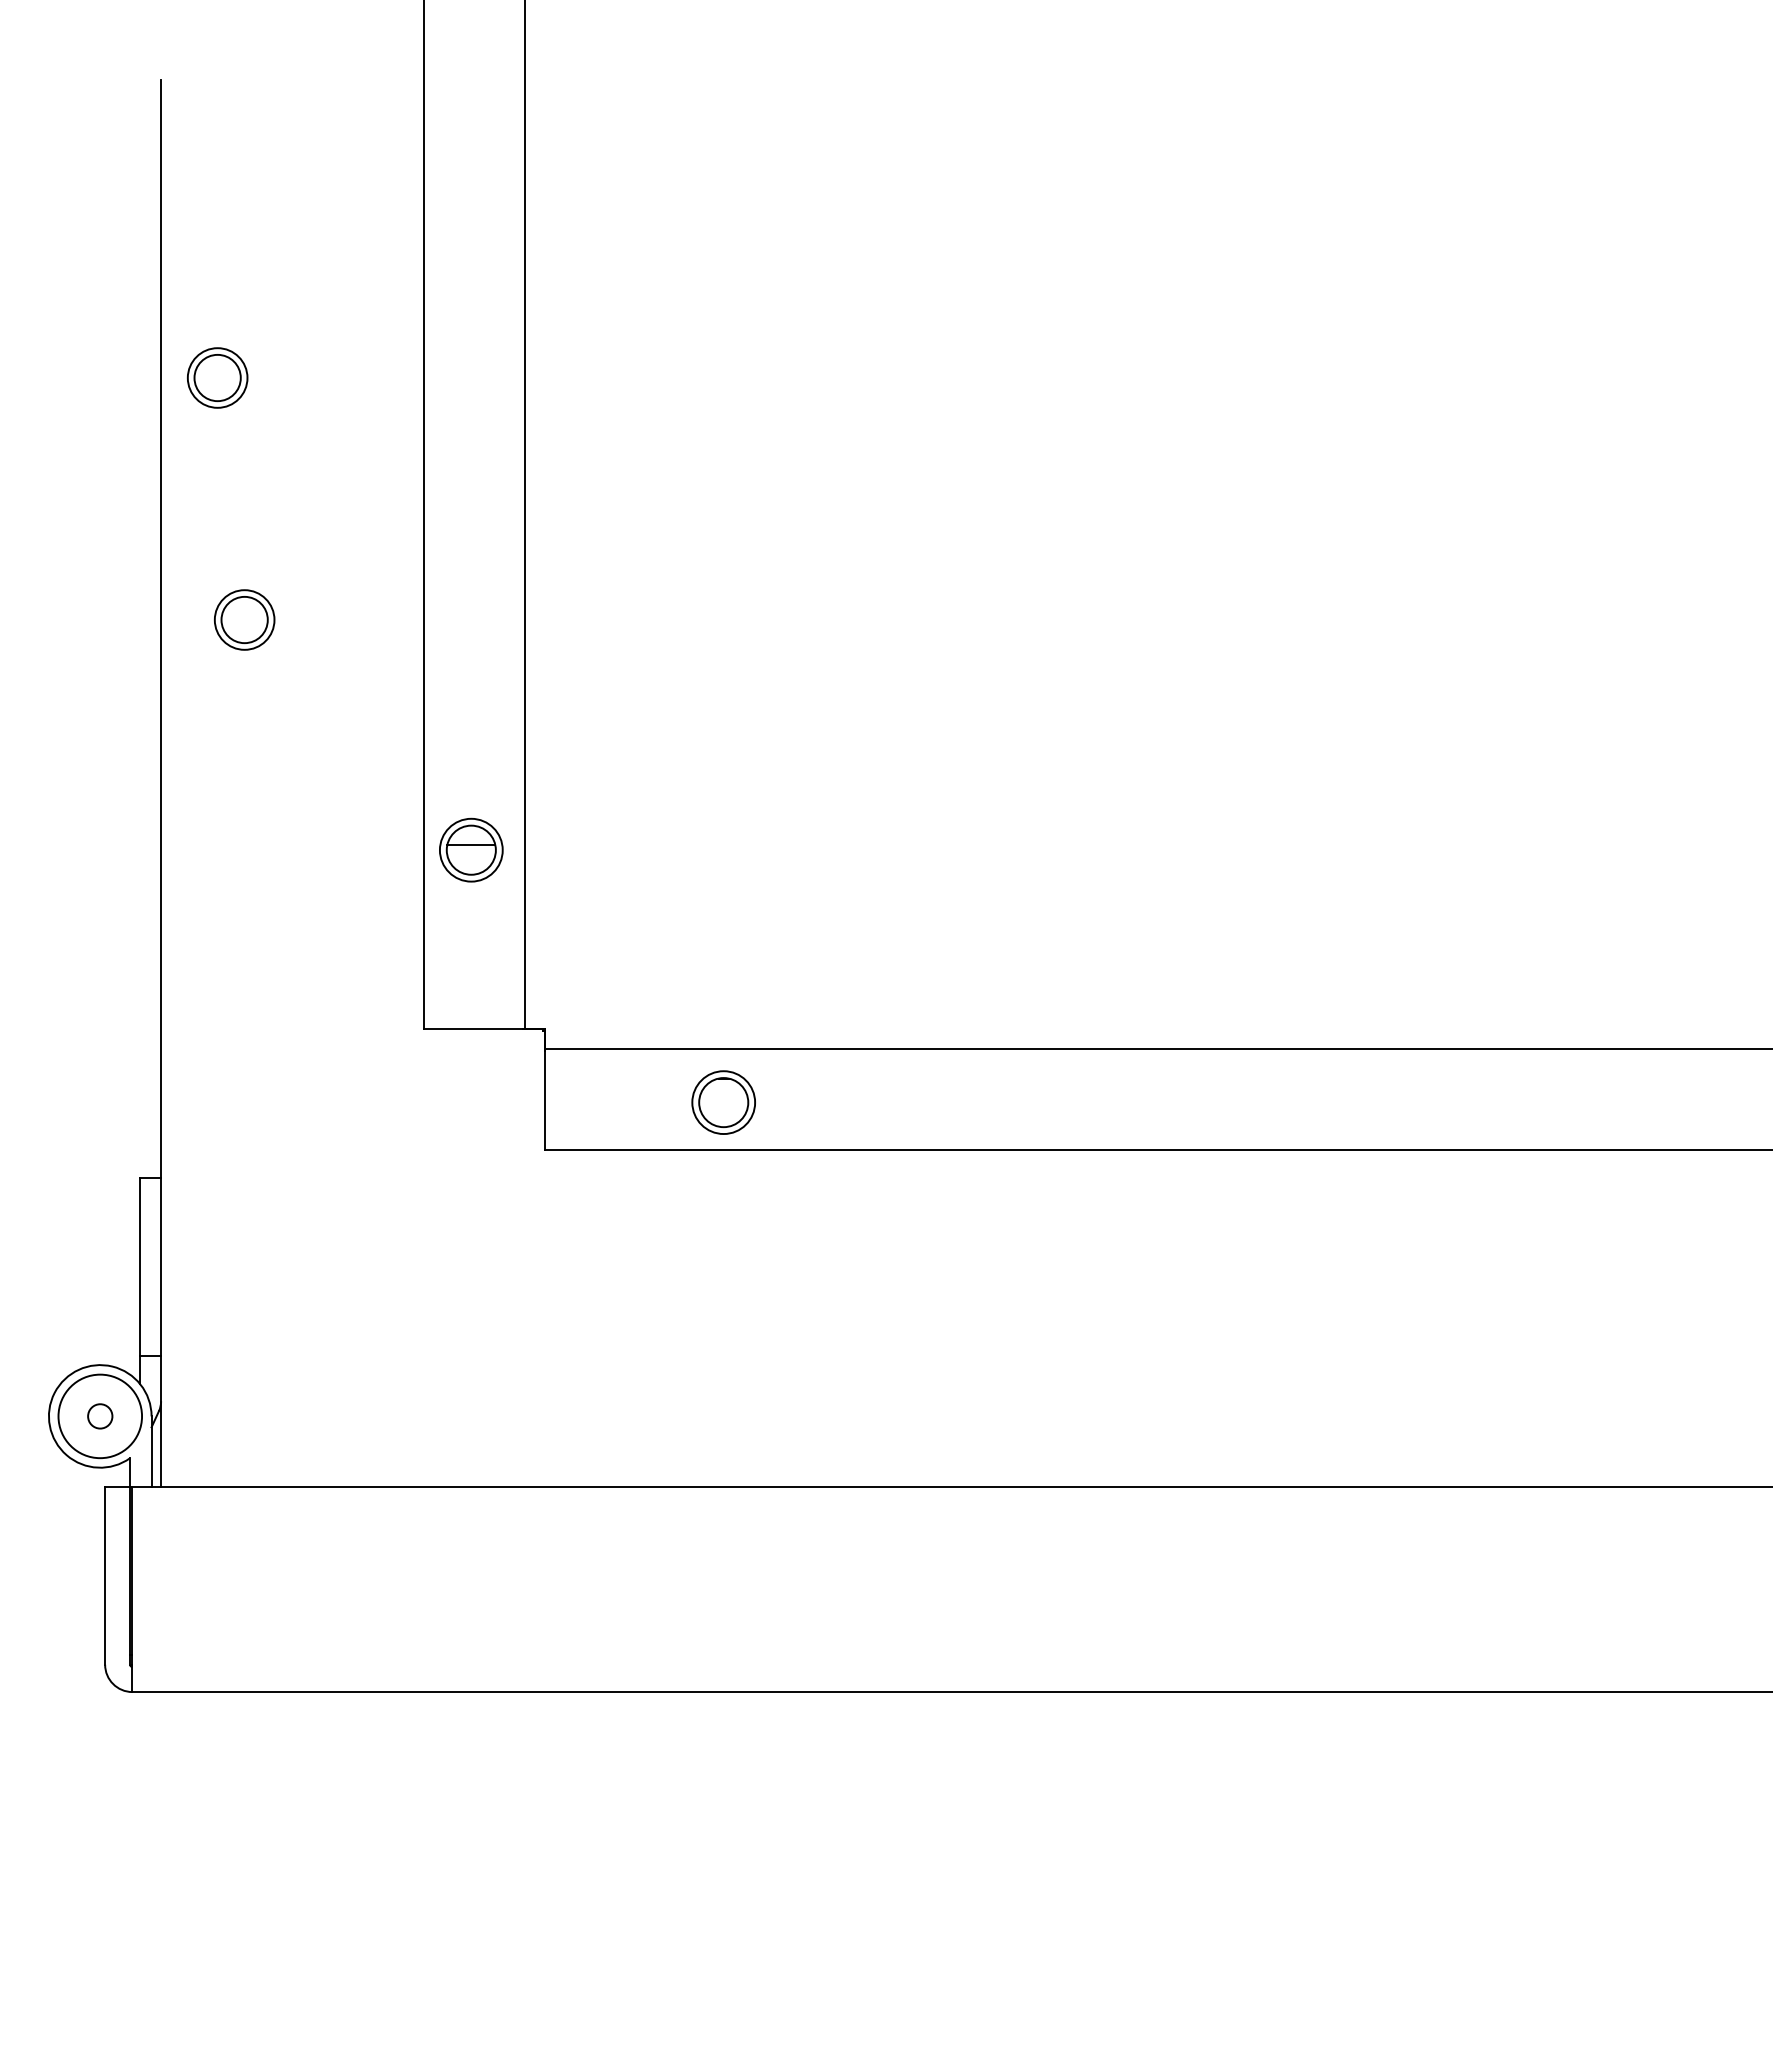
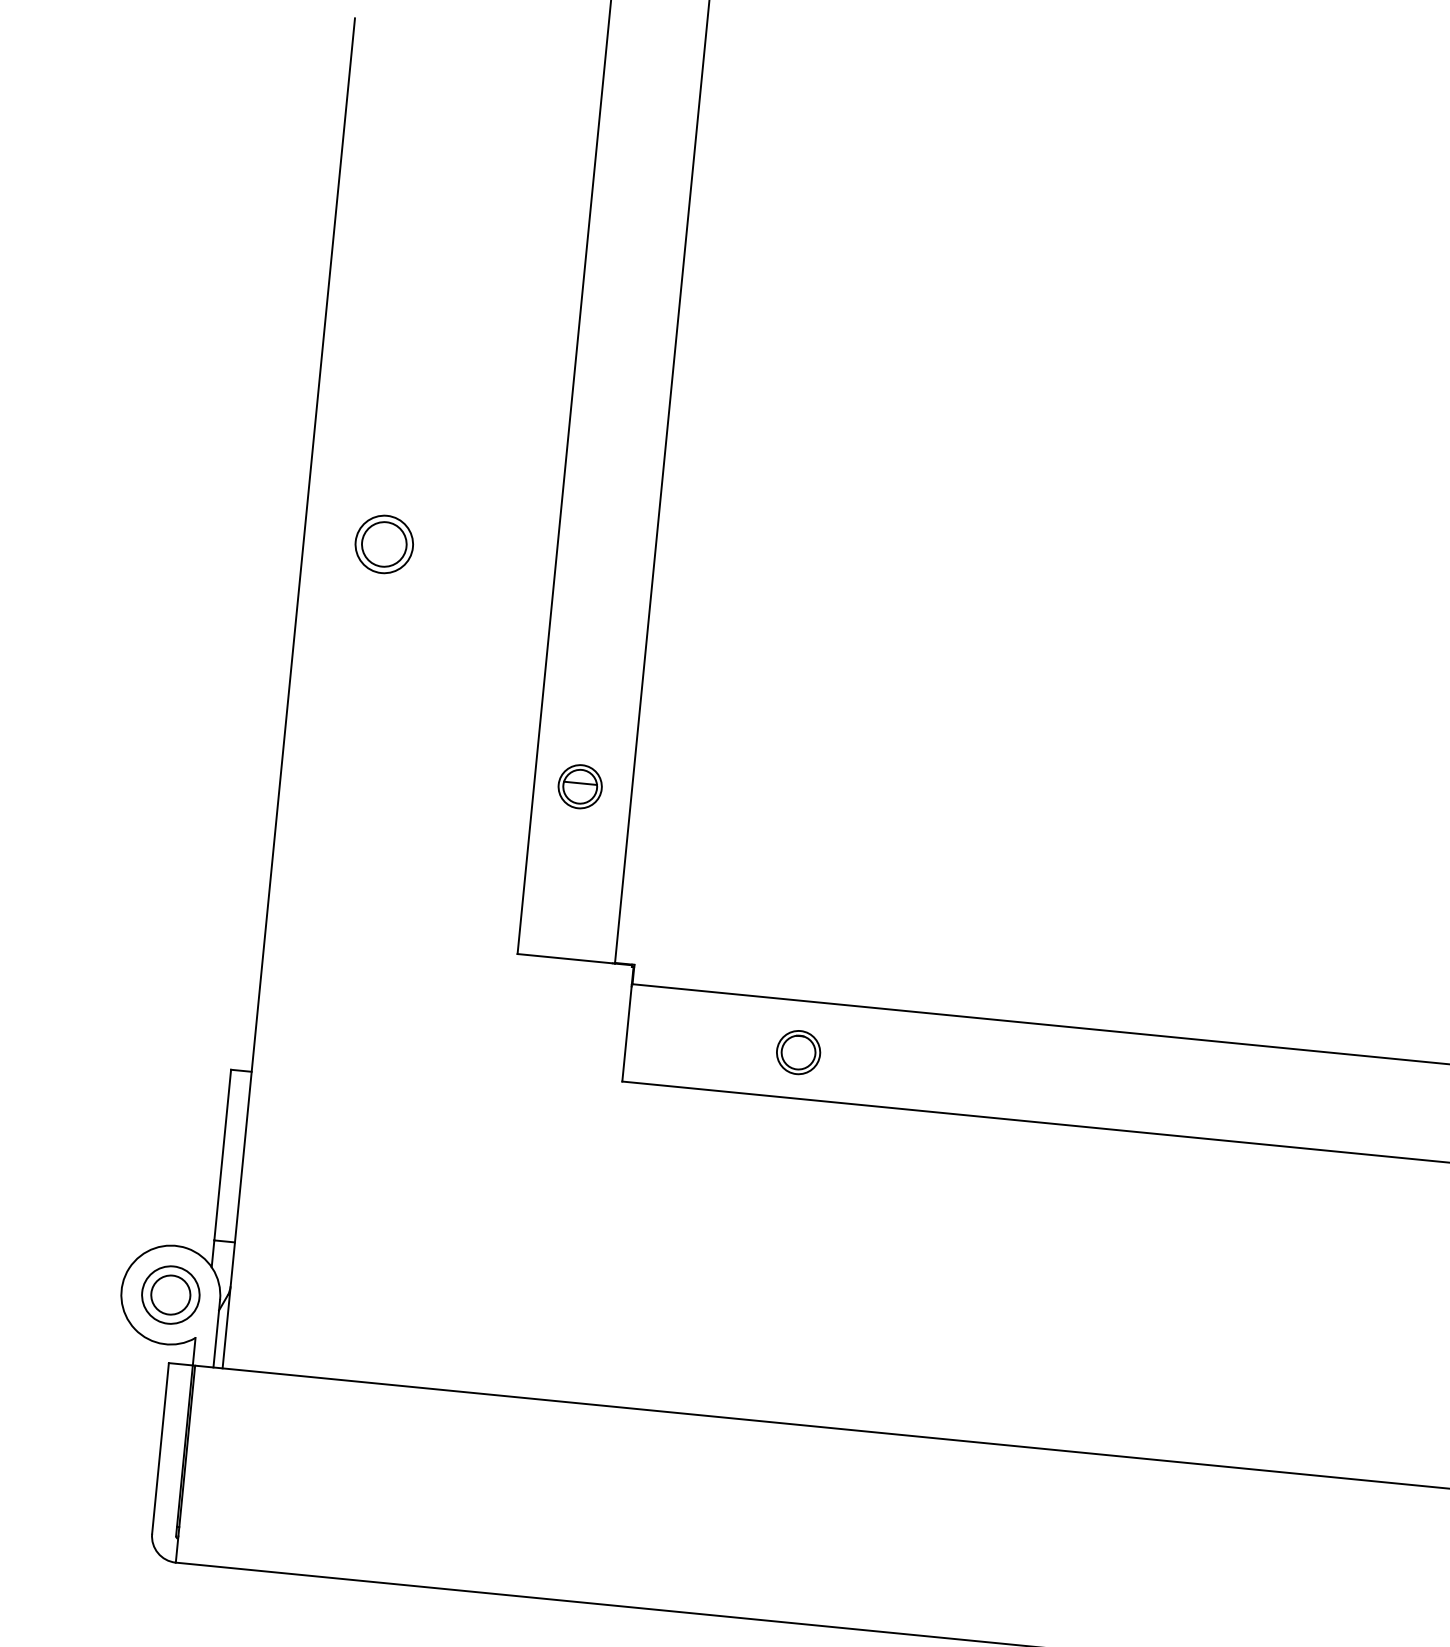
part: (217, 377) -> (381, 309), removed
part: (471, 850) -> (580, 786), size x0.71
part: (723, 1102) -> (798, 1052), size x0.71
circle: (99, 1416) -> (170, 1295), size x1.67
circle: (100, 1416) -> (171, 1295), size x0.71

